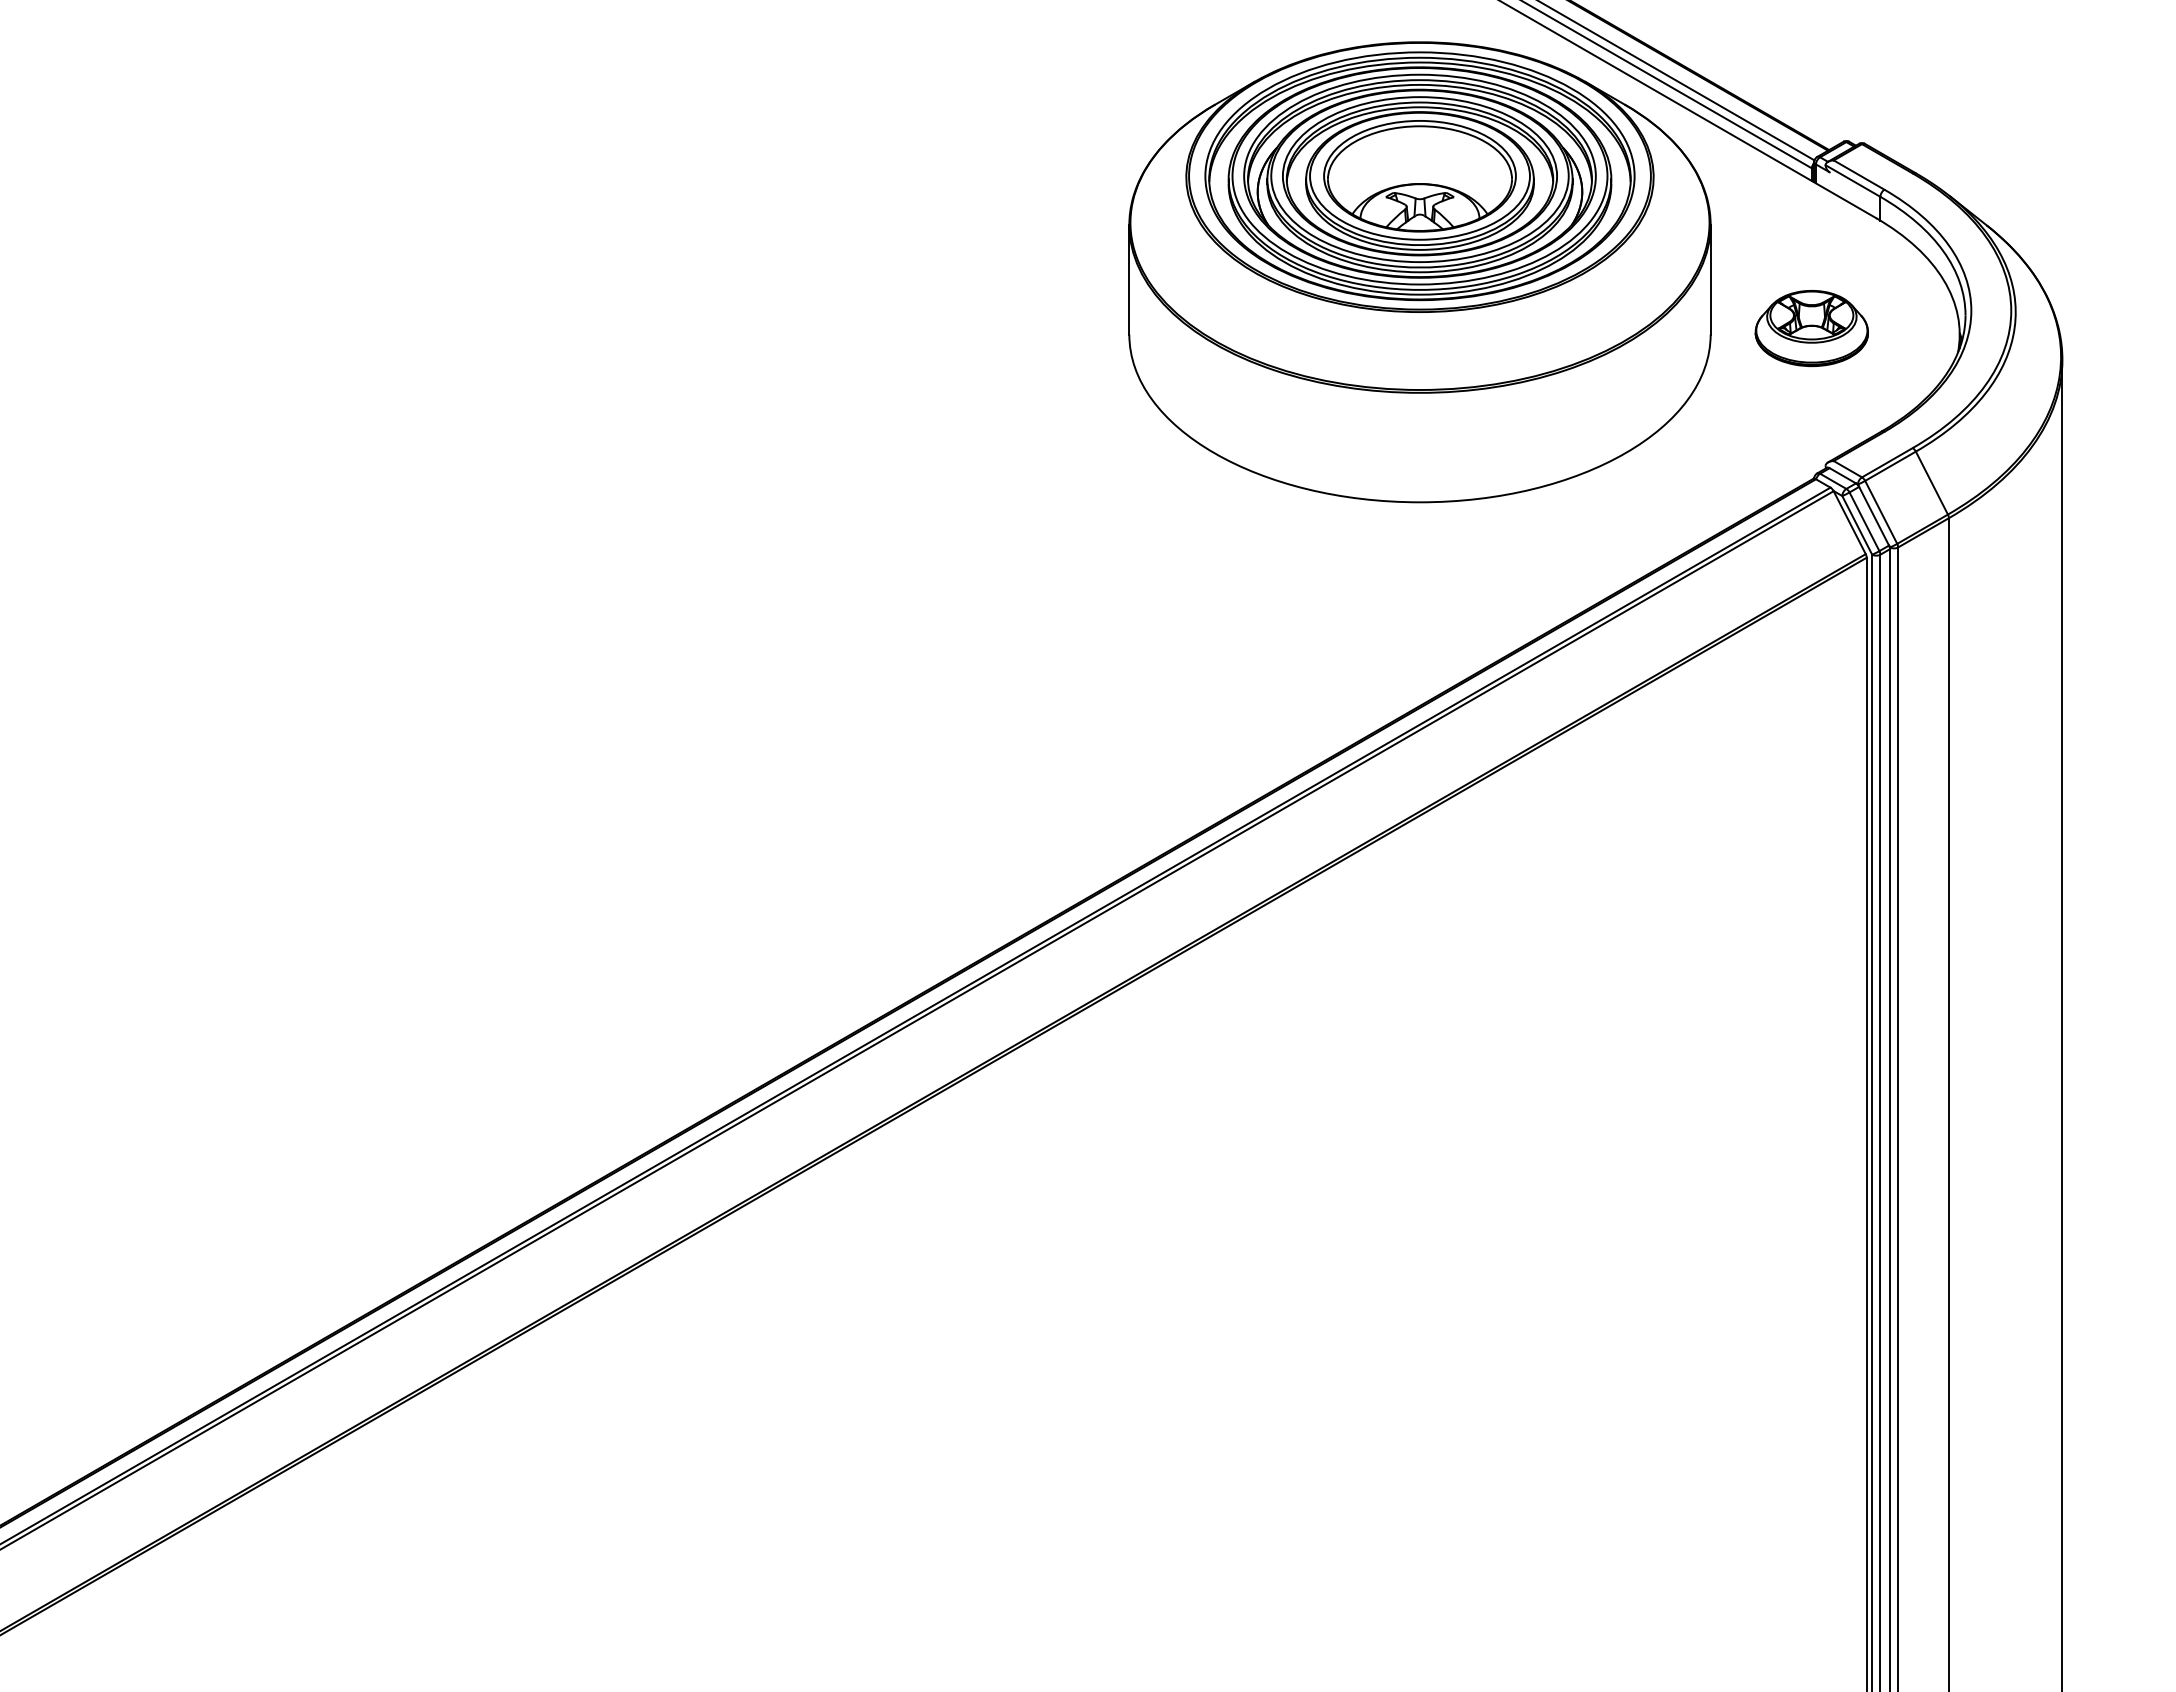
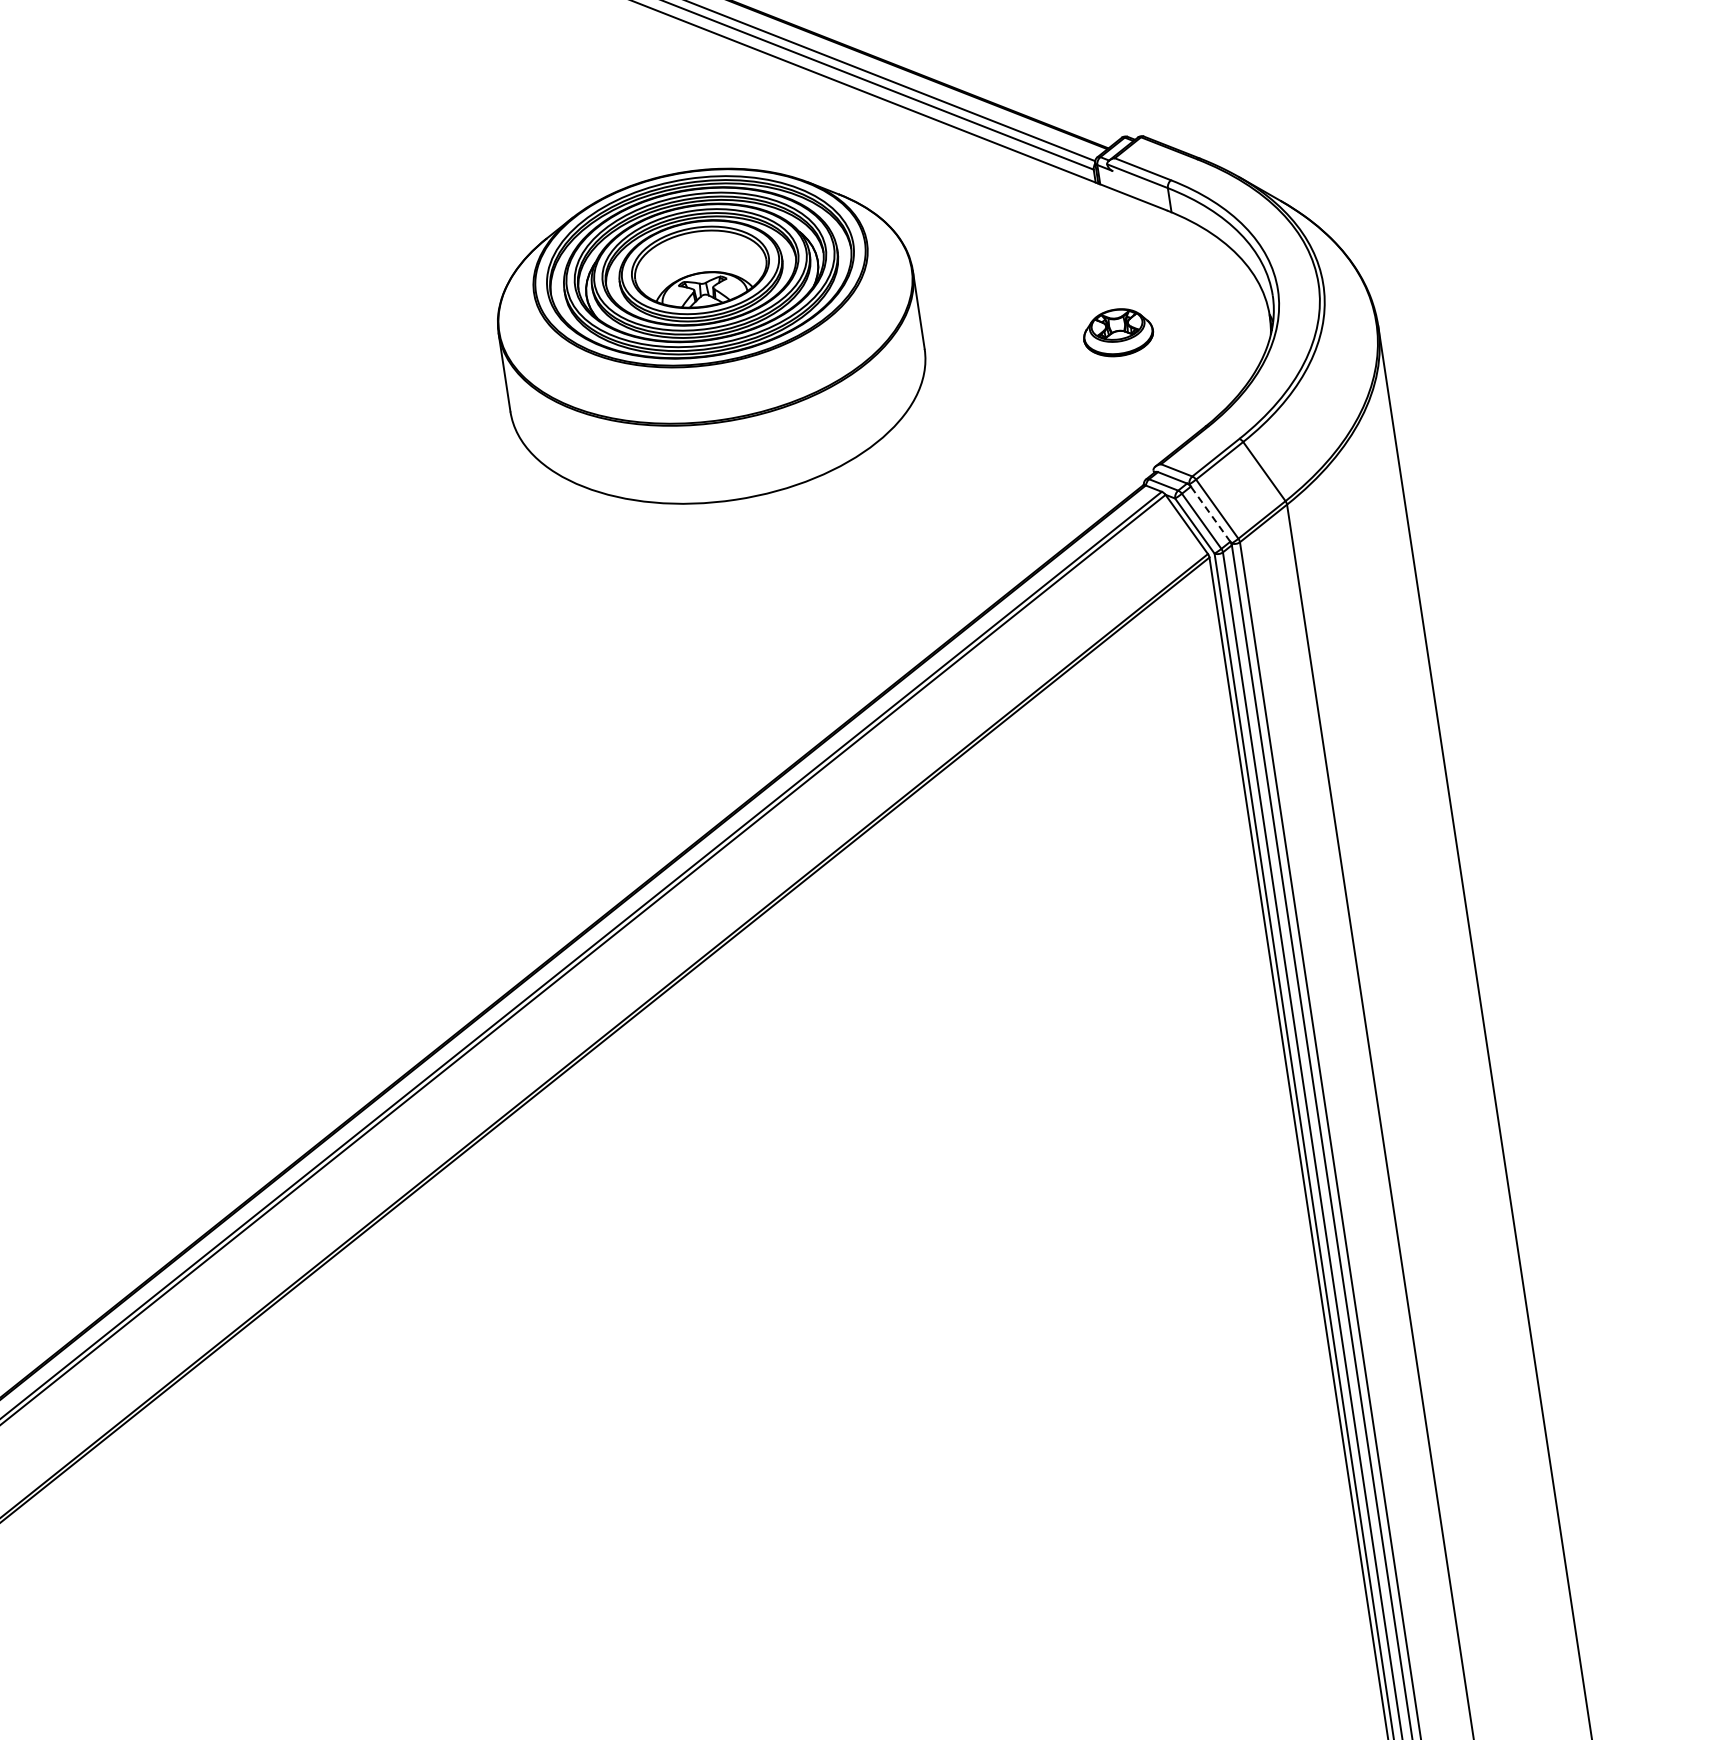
part: (1419, 272) -> (710, 336), size x0.7
part: (1811, 328) -> (1118, 332), size x0.6
line: (1874, 516) -> (1211, 514), solid -> dashed

